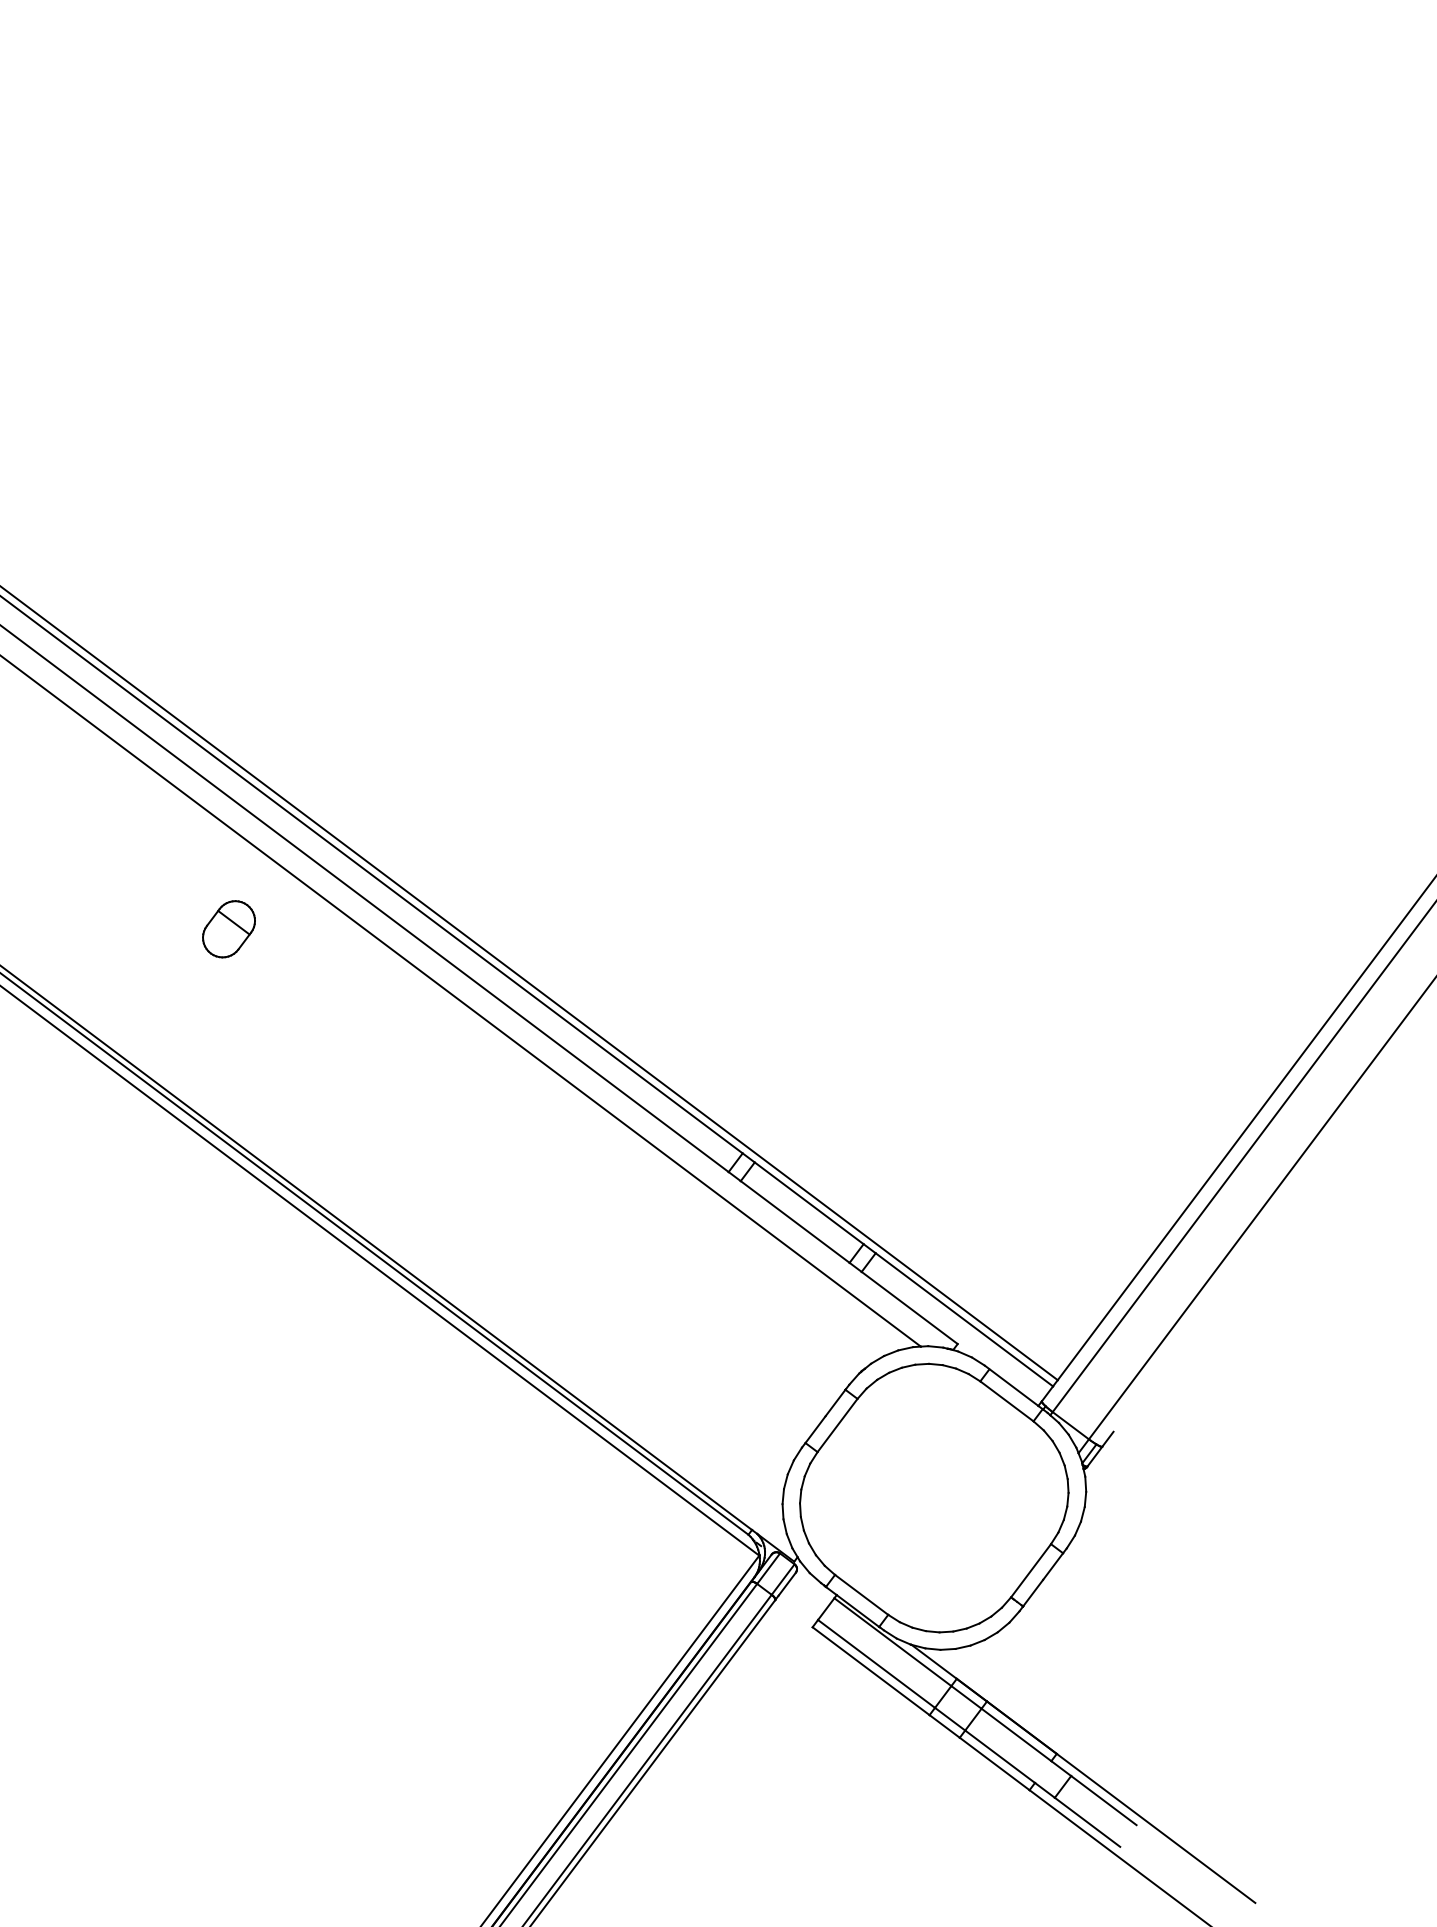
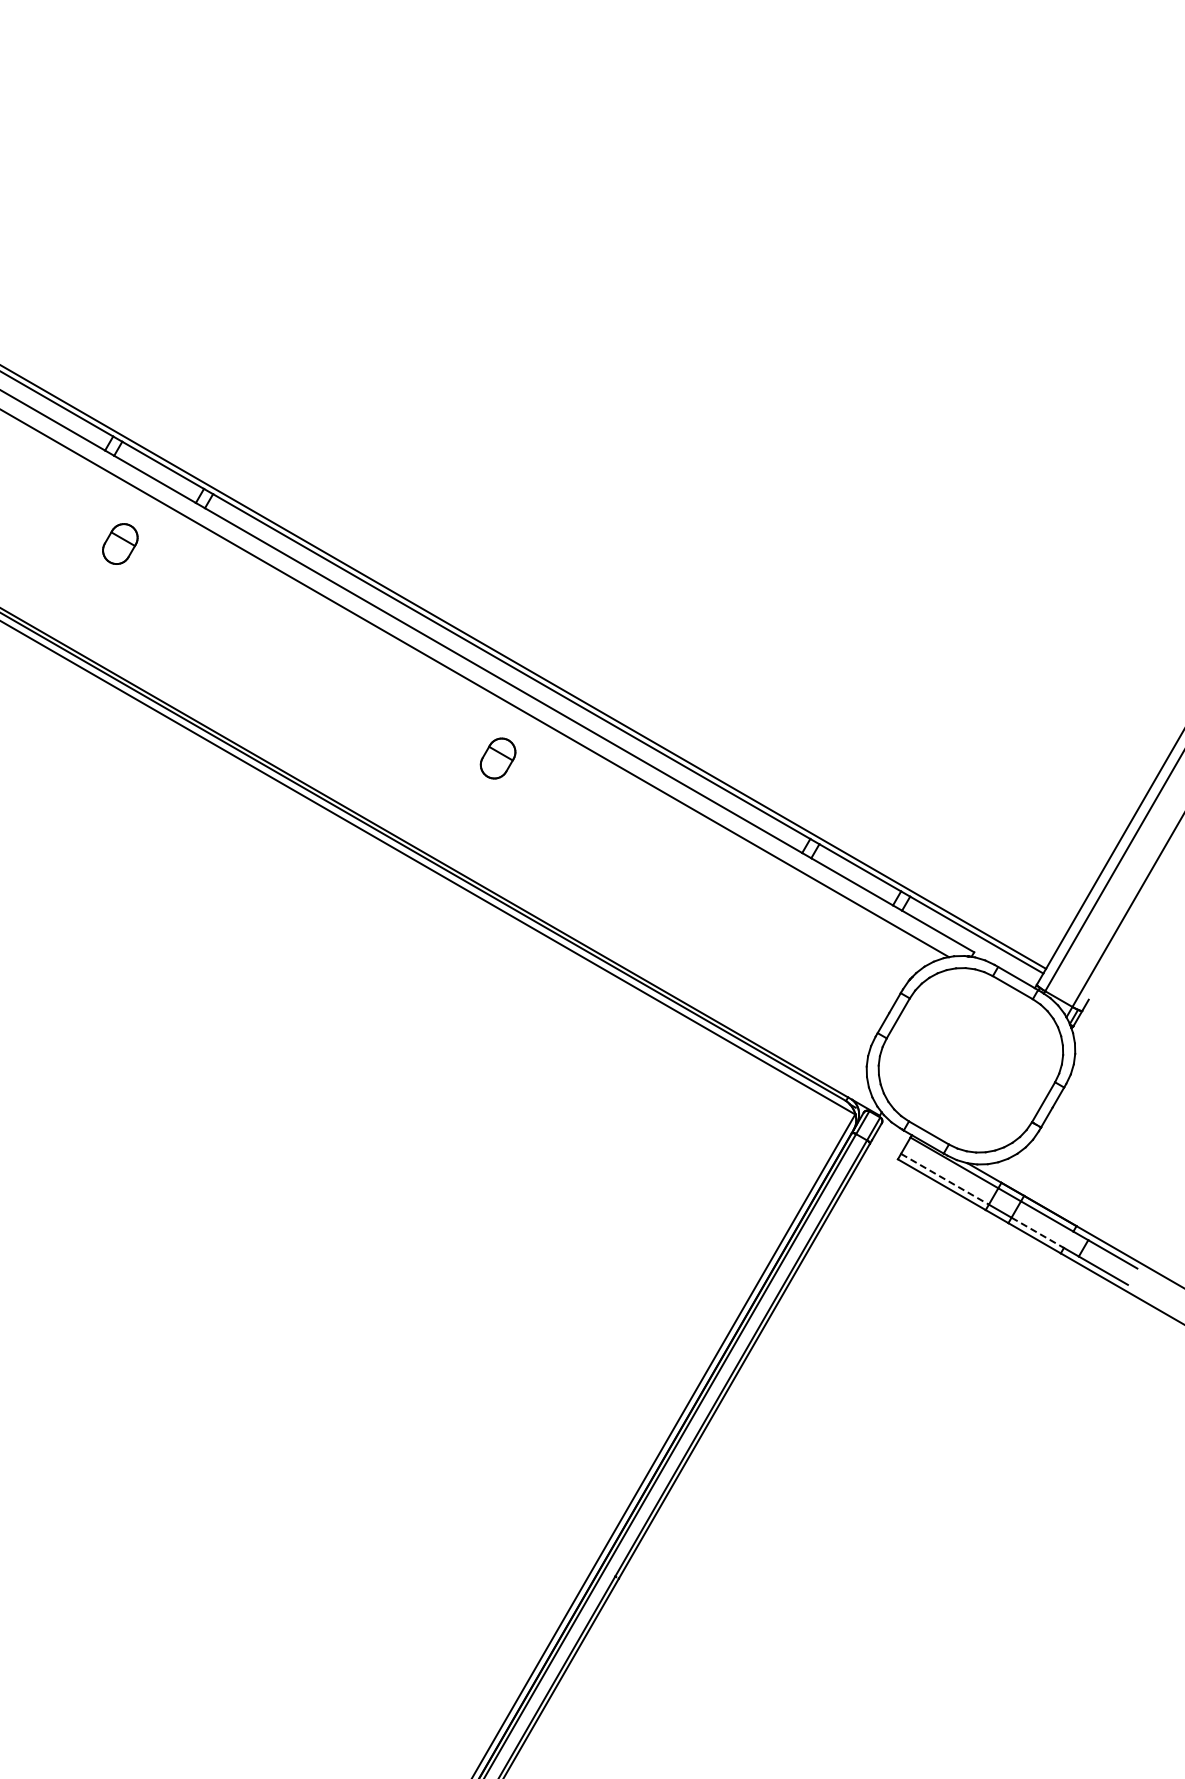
part: (228, 929) -> (497, 758), moved
line: (875, 1664) -> (944, 1179), solid -> dashed
line: (1001, 1757) -> (1038, 1233), solid -> dashed

